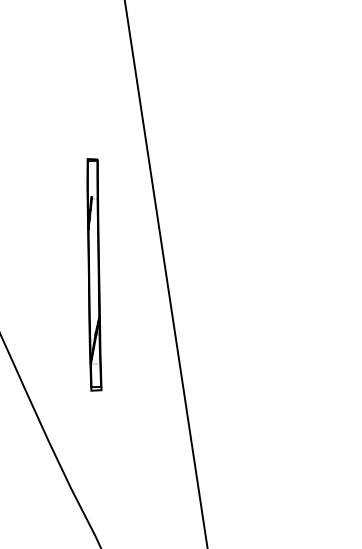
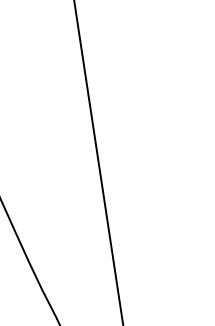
part: (95, 273) -> (56, 162), removed

